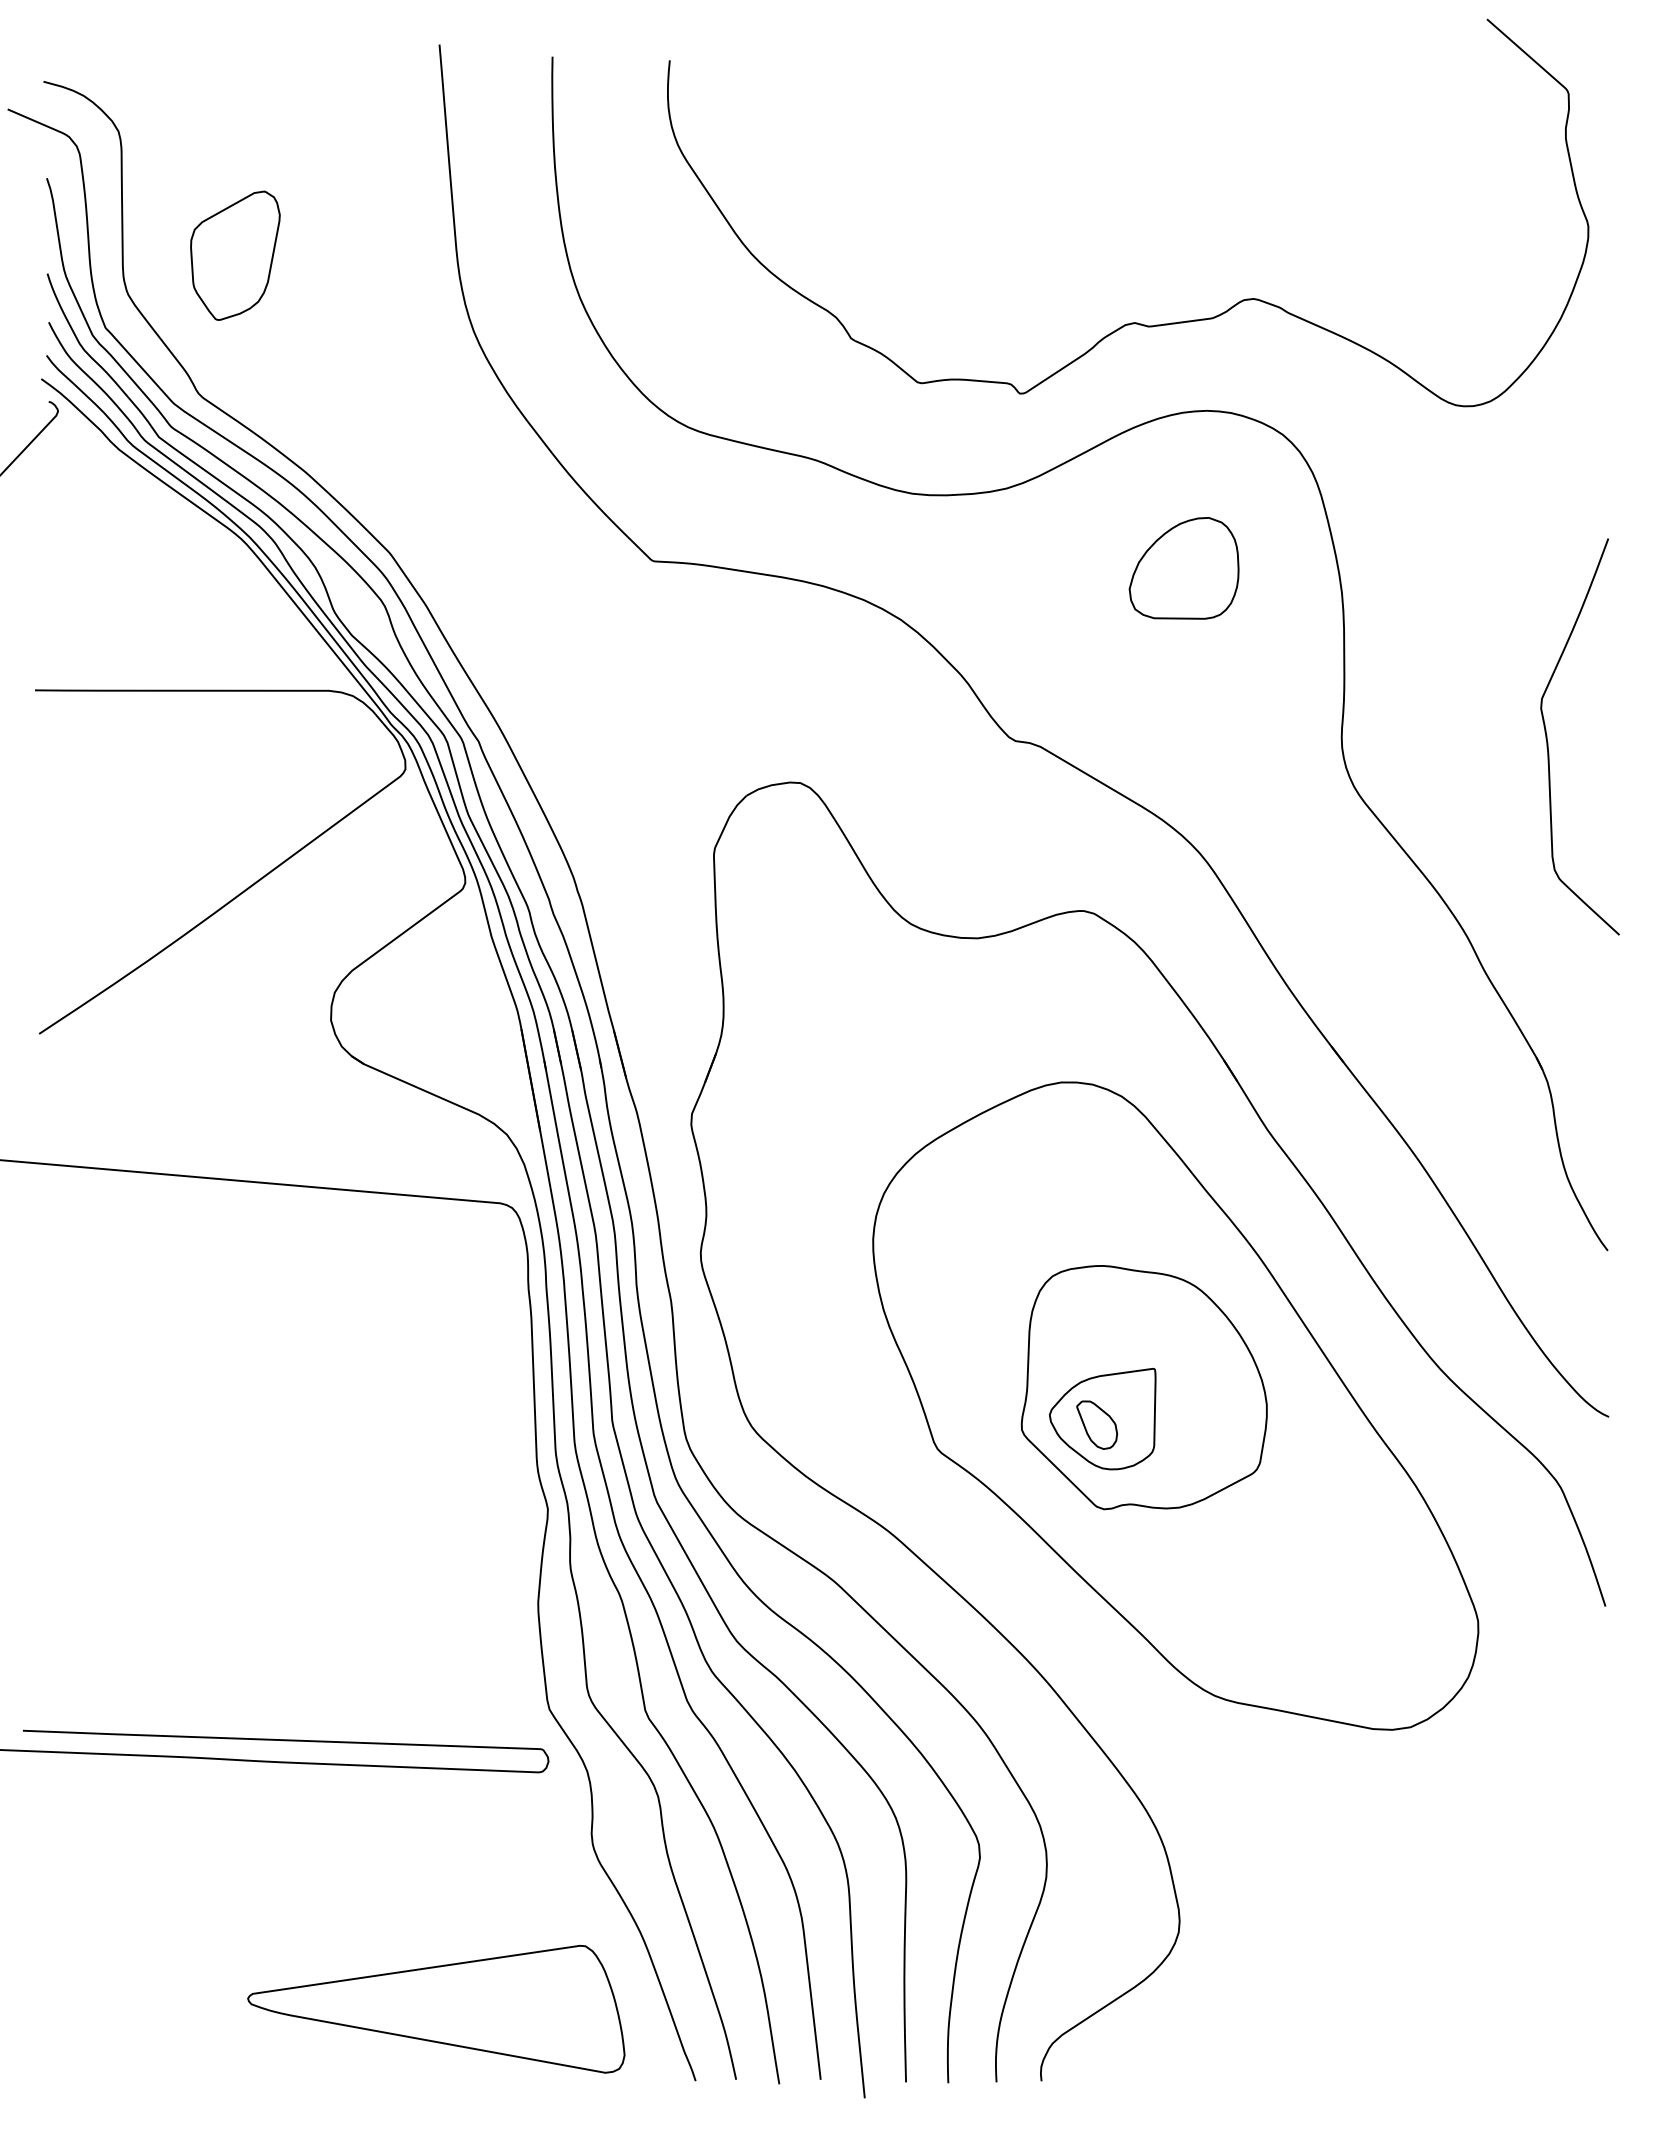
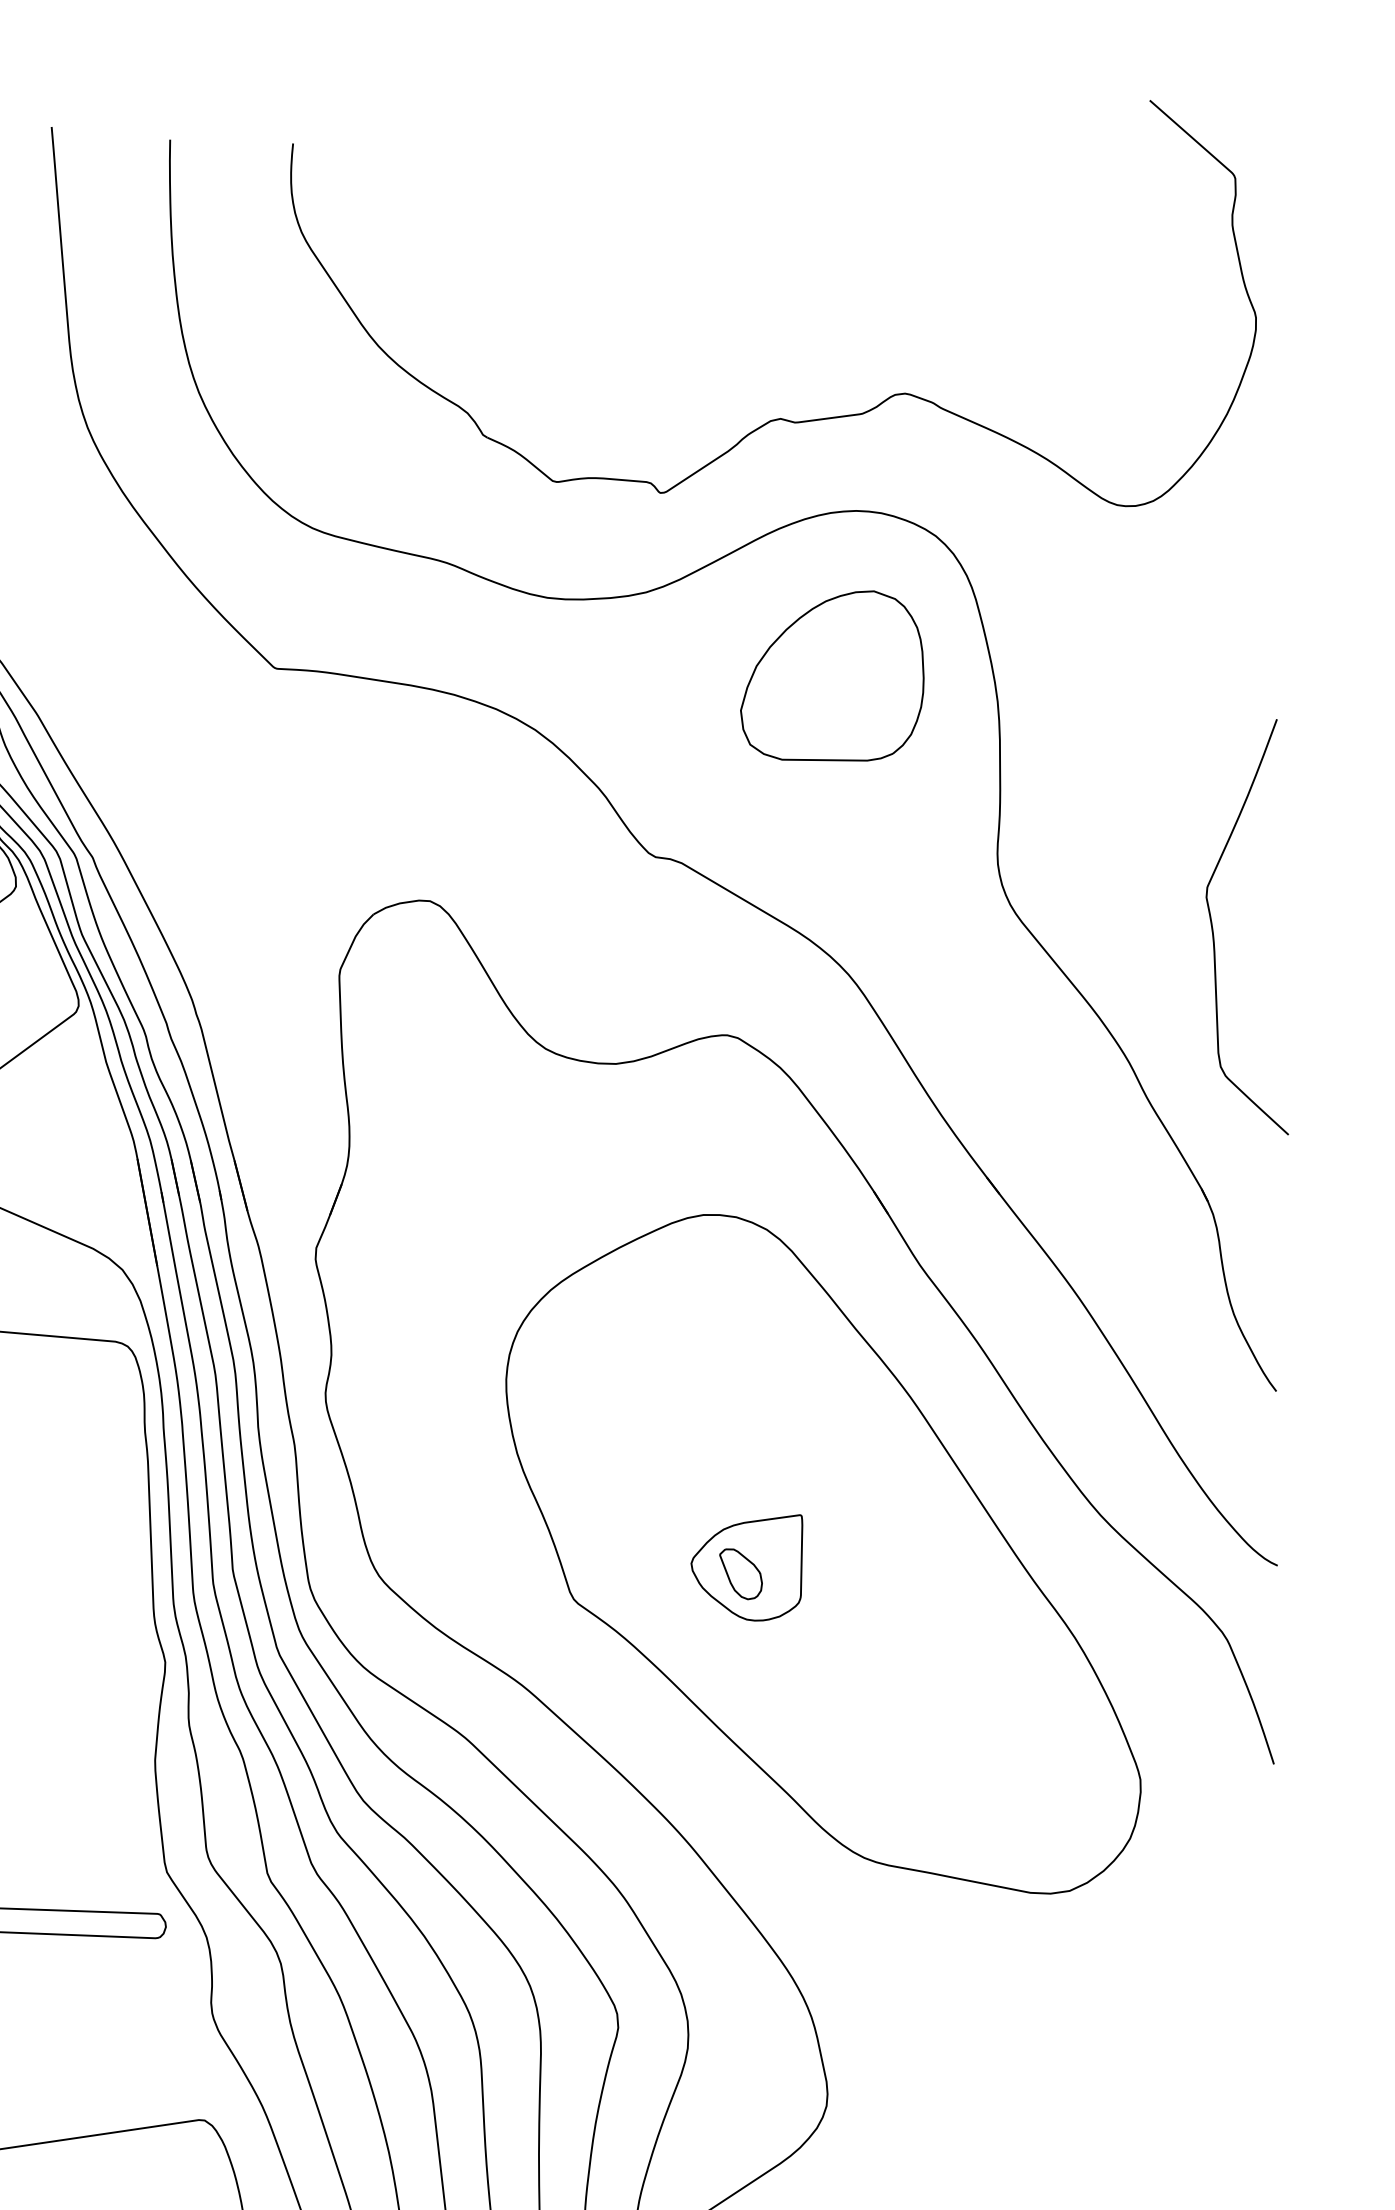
part: (1183, 568) -> (831, 676), size x1.6
curve: (1548, 742) -> (1214, 933), moved
part: (1143, 1387) -> (789, 1534), removed

